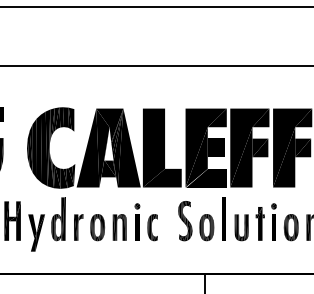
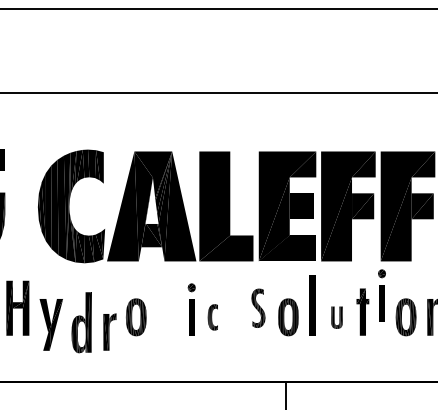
part: (58, 219) -> (81, 322), moved
part: (185, 221) -> (258, 308), size x0.7
part: (273, 221) -> (381, 295), moved
part: (78, 227) -> (109, 331), moved
part: (120, 227) -> (167, 316), removed
part: (152, 227) -> (212, 317), size x0.7
part: (241, 227) -> (336, 317), size x0.6

